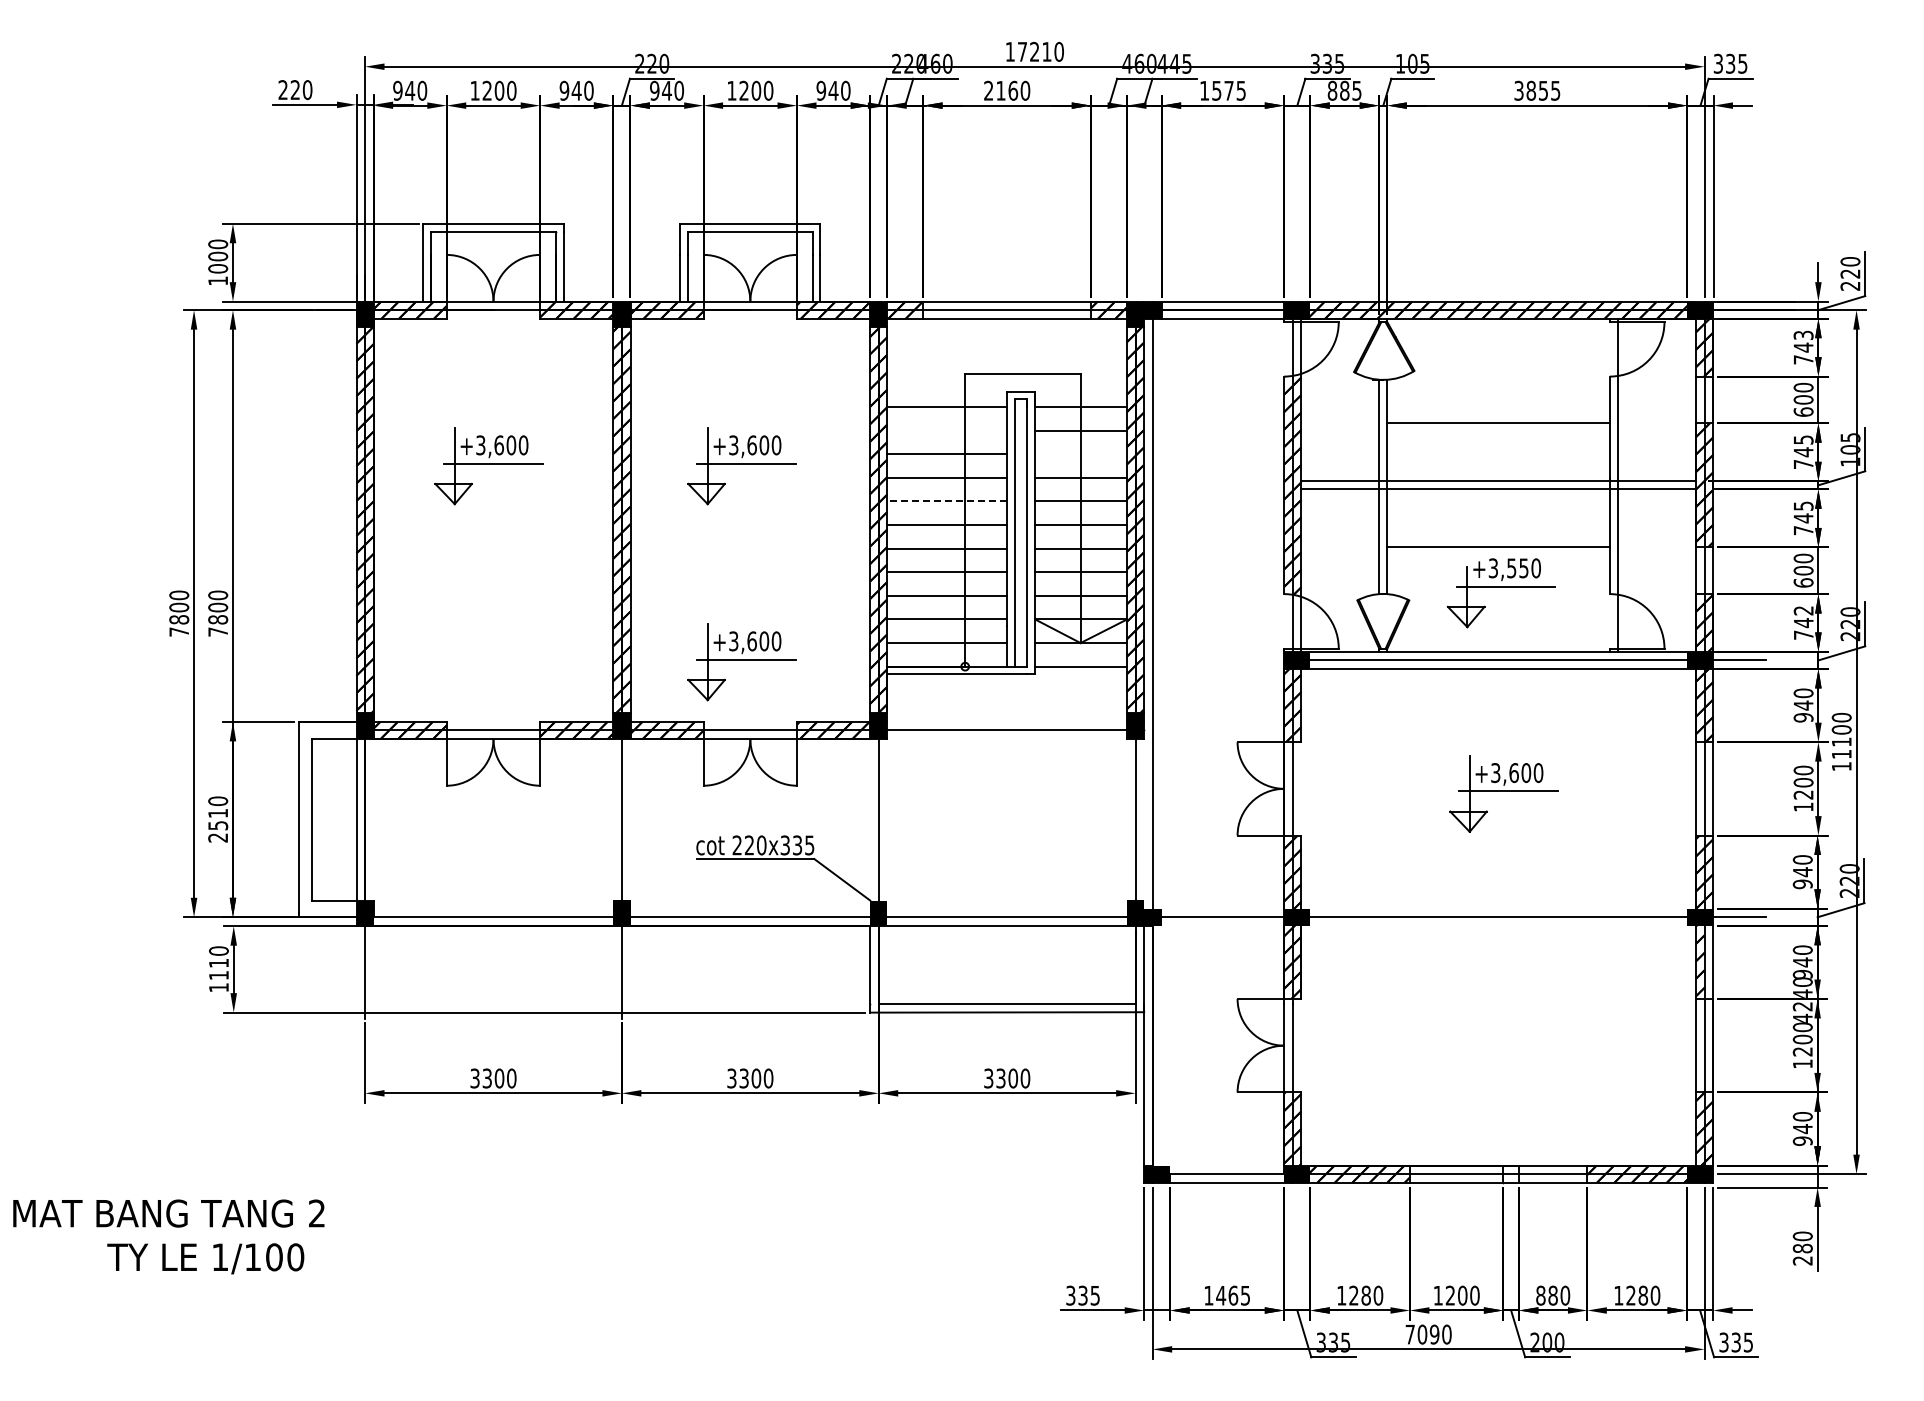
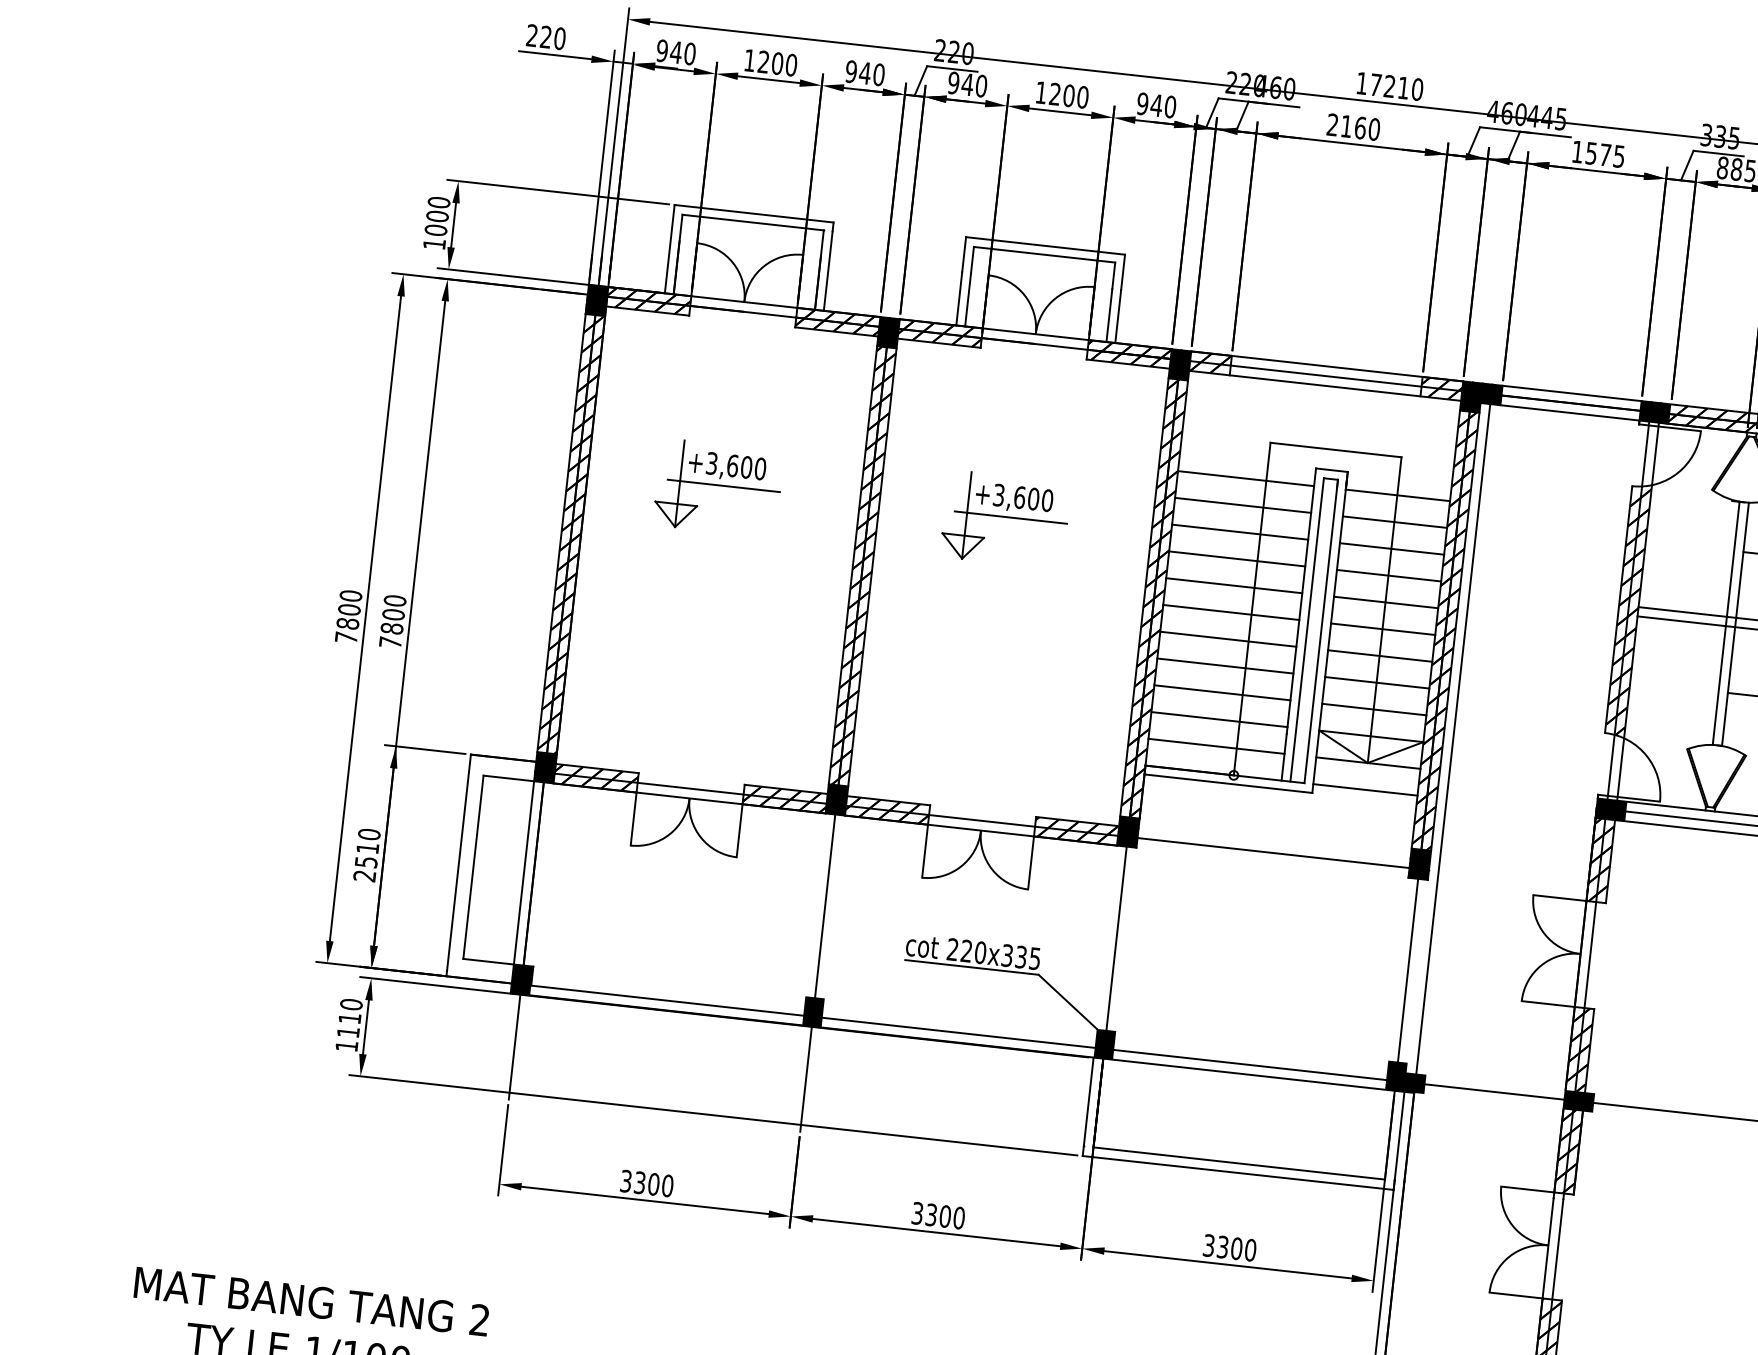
line: (947, 430) -> (1243, 505), added
line: (1081, 454) -> (1392, 549), added
line: (947, 501) -> (1234, 585), dashed -> solid
part: (741, 662) -> (980, 742), removed
text: (168, 1213) -> (311, 1301), moved

